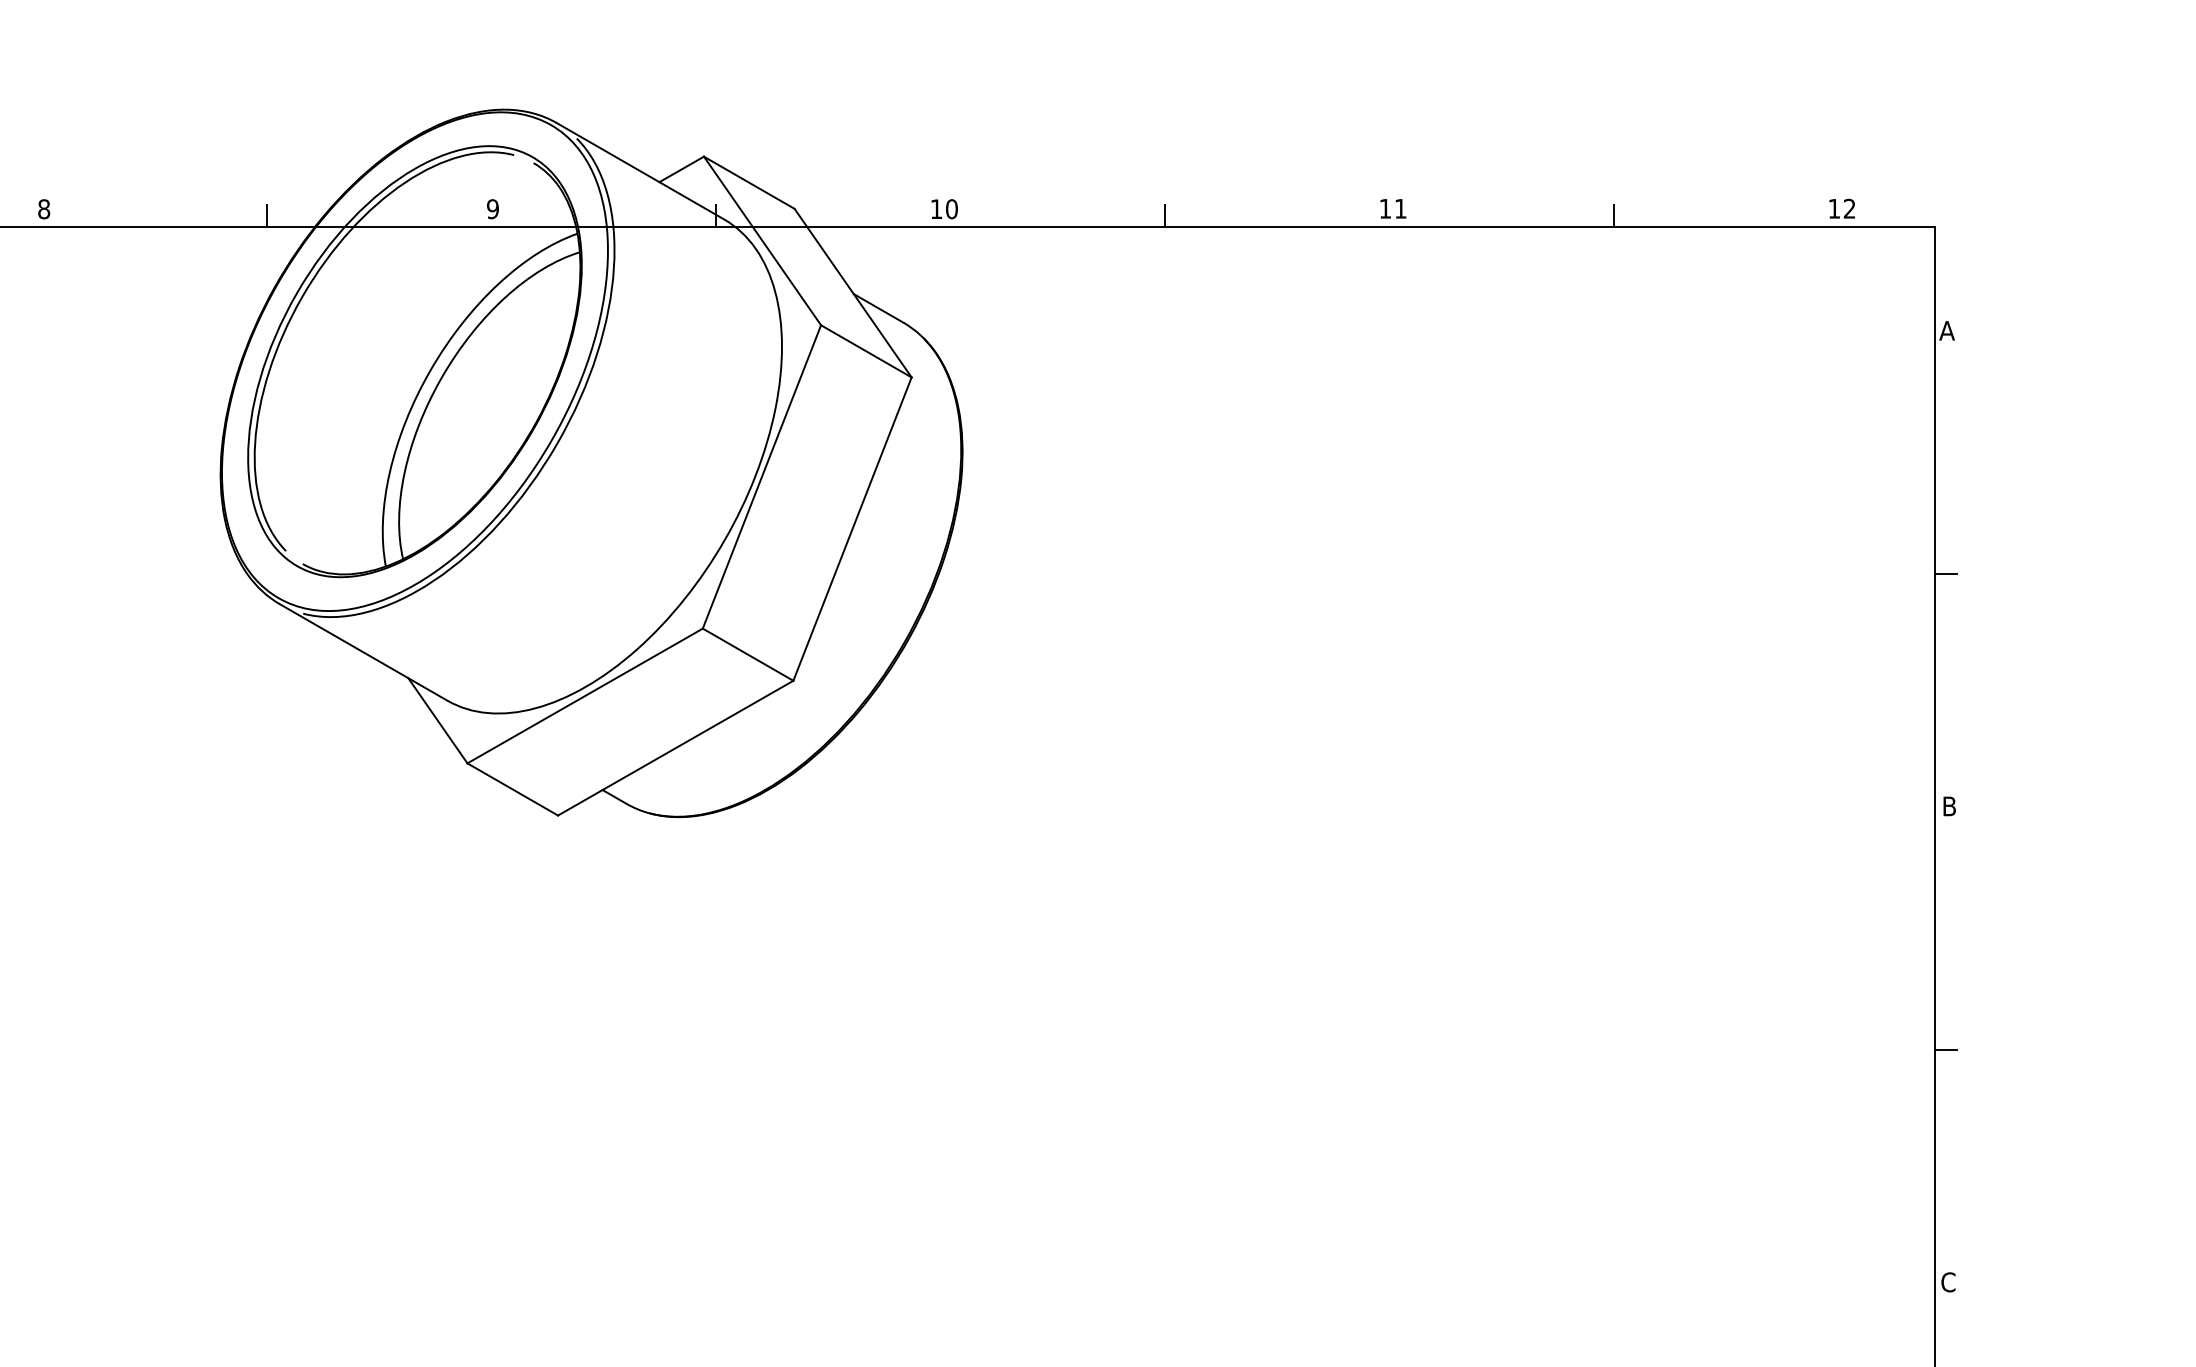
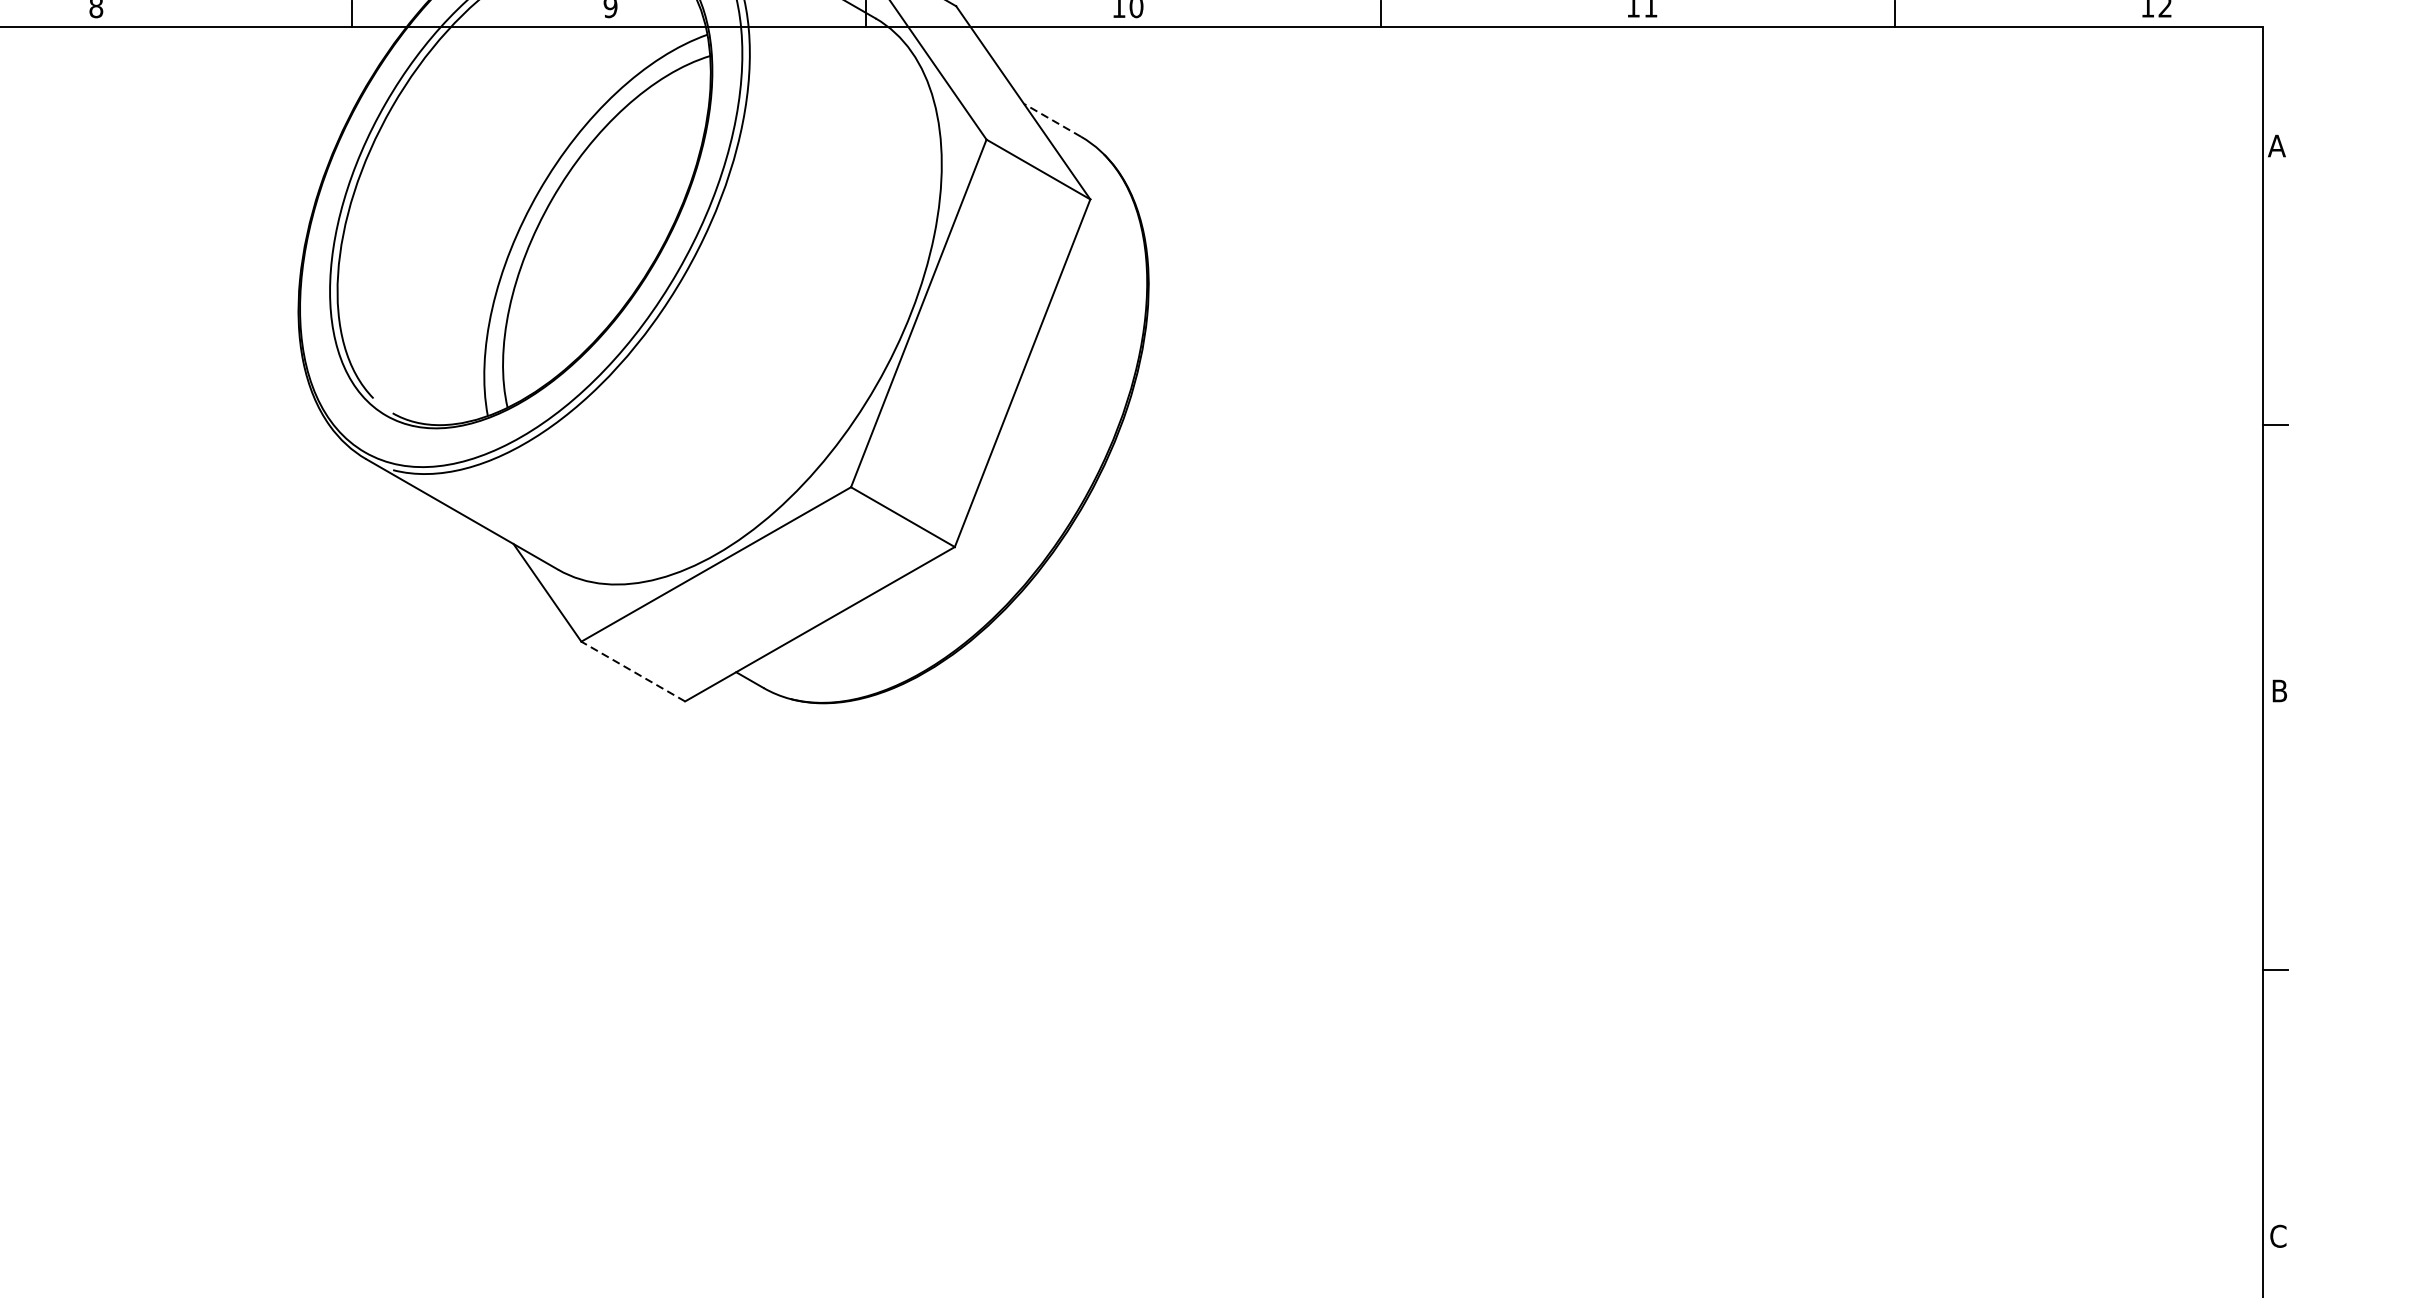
line: (878, 308) -> (1052, 120), solid -> dashed
line: (512, 789) -> (632, 671), solid -> dashed

